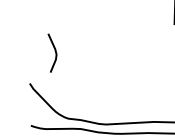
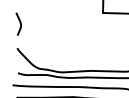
line: (53, 52) -> (19, 23), moved

